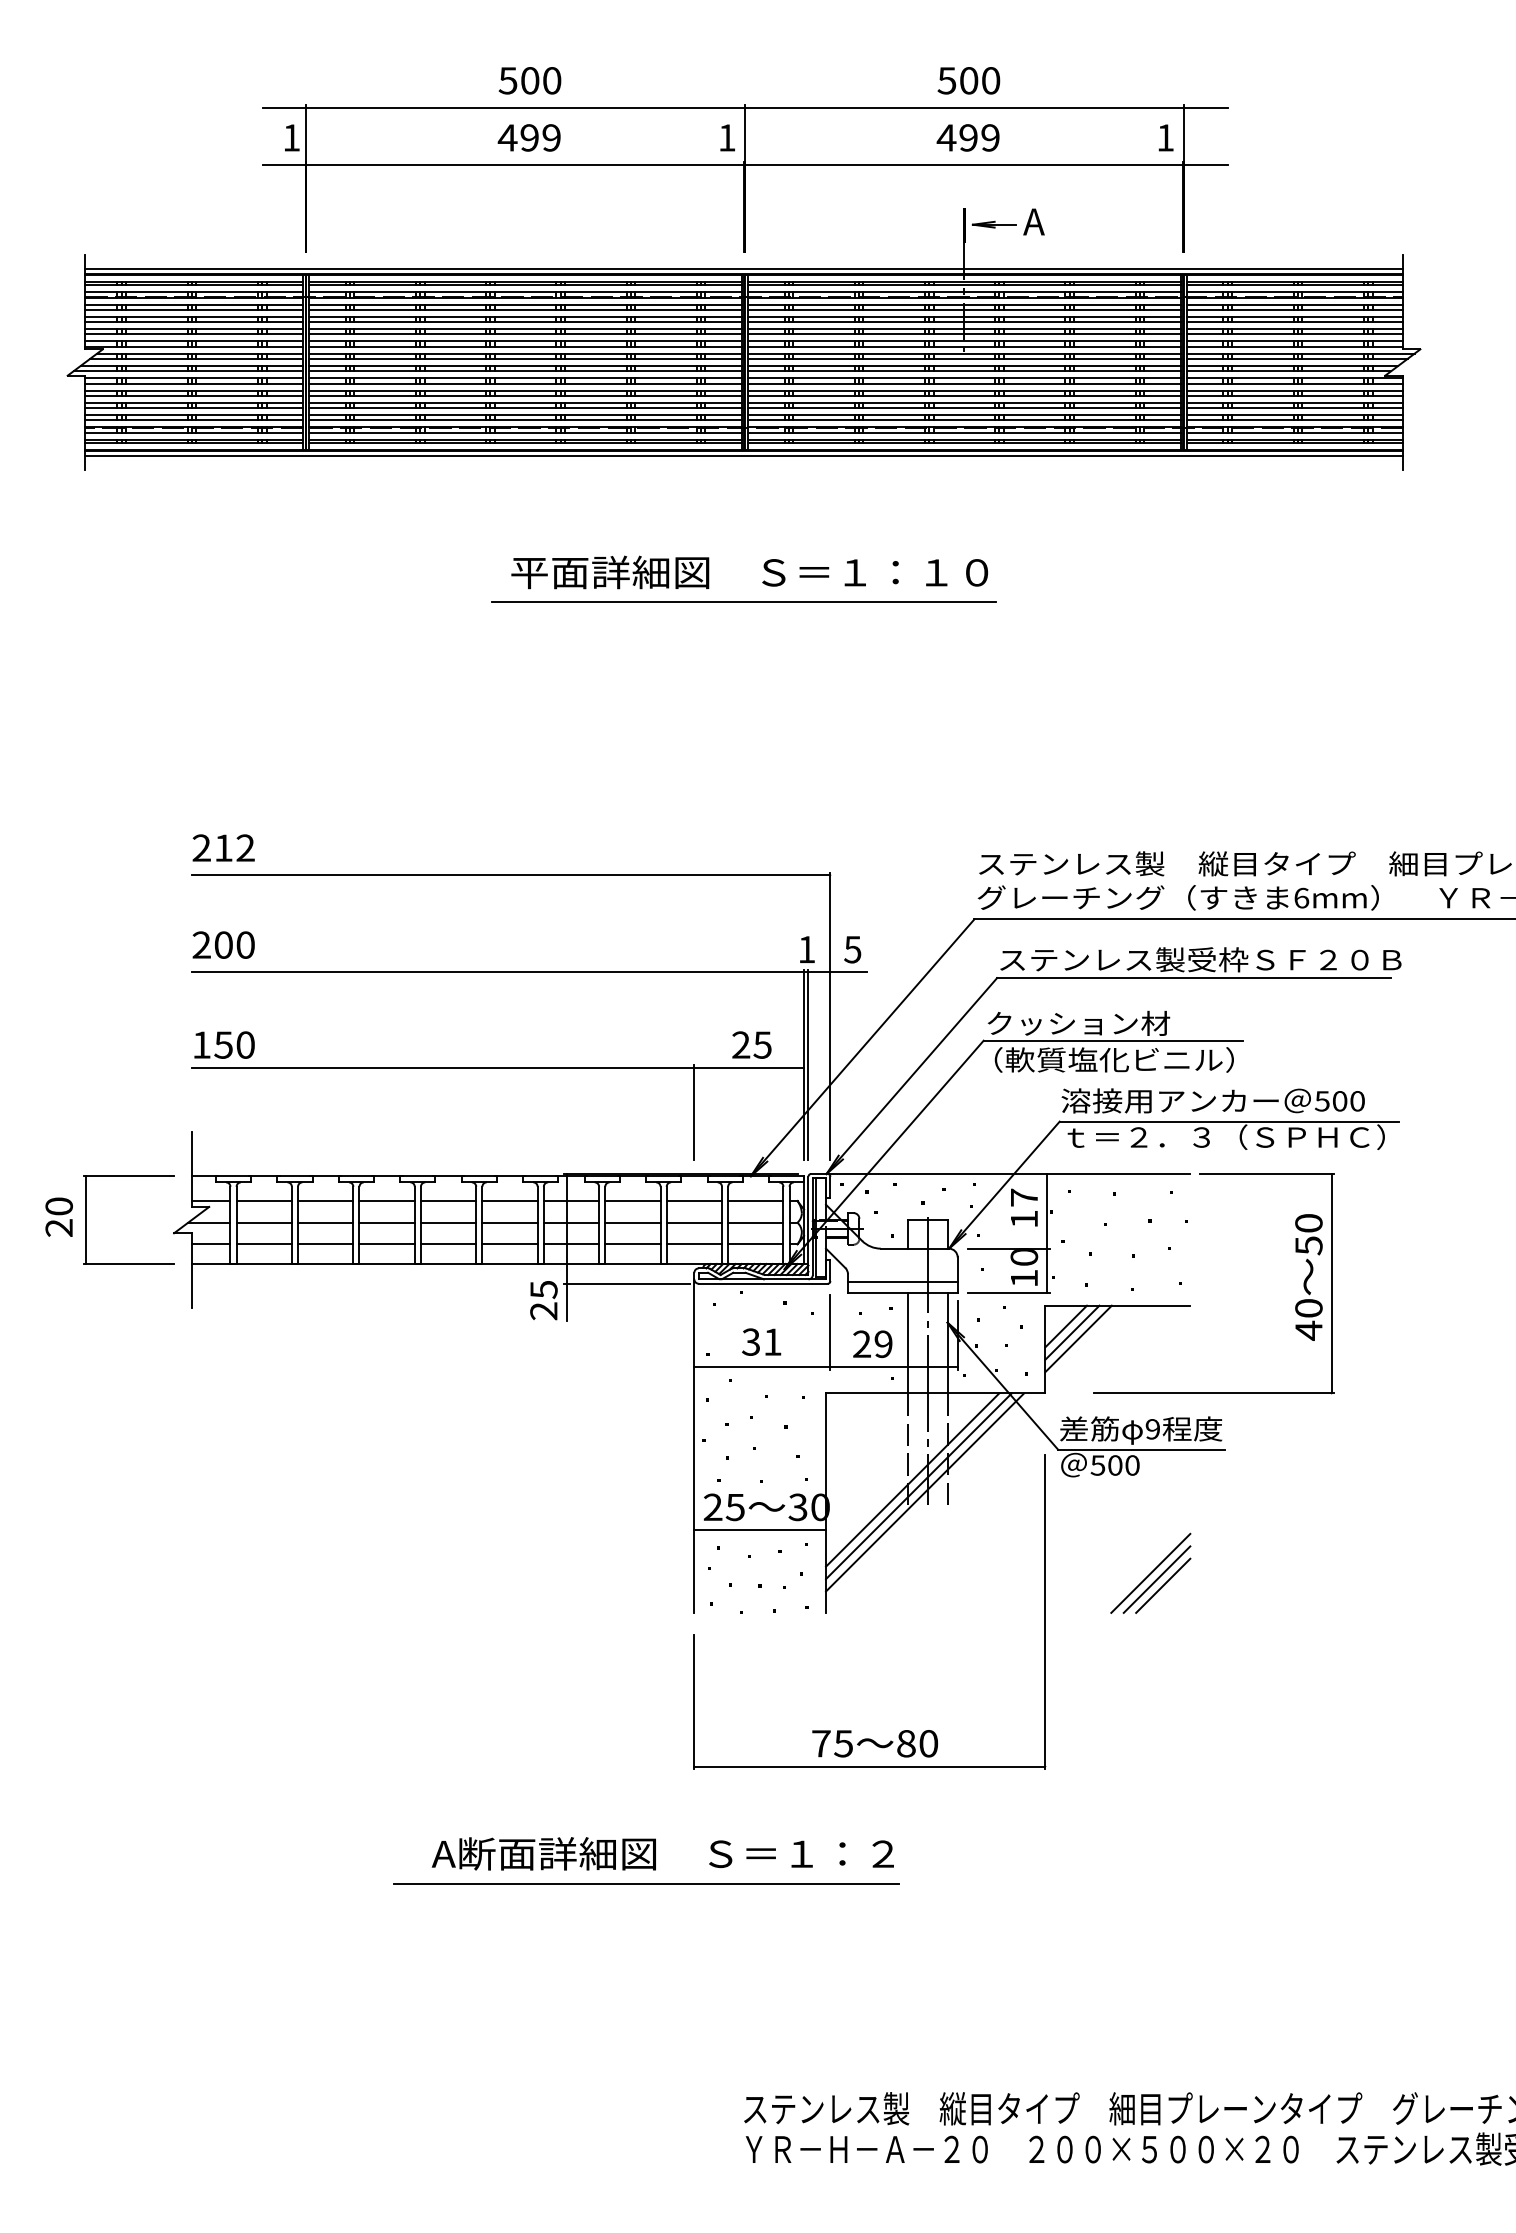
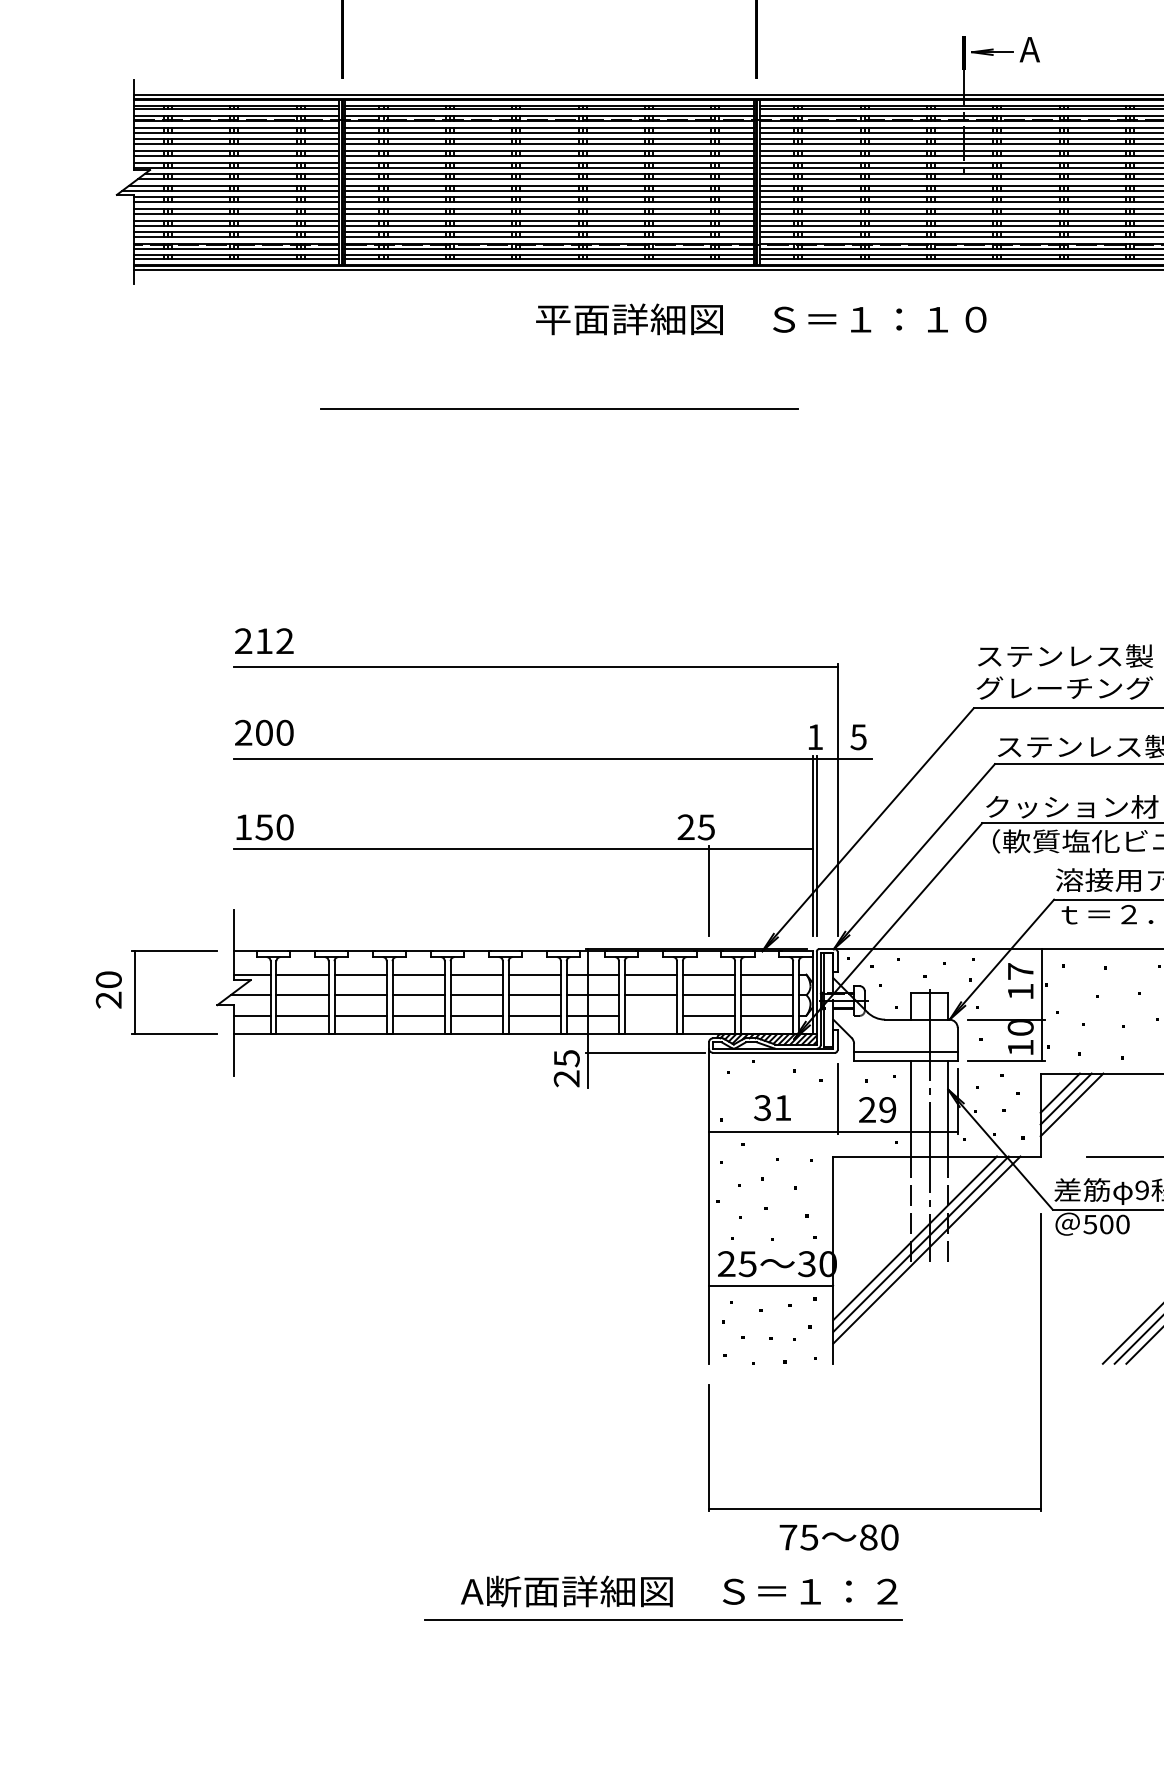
text: (749, 572) -> (761, 319), moved
line: (743, 601) -> (558, 408), moved
text: (751, 1044) -> (695, 826), moved
line: (632, 1244) -> (650, 1015), removed
text: (874, 1743) -> (838, 1537), moved

